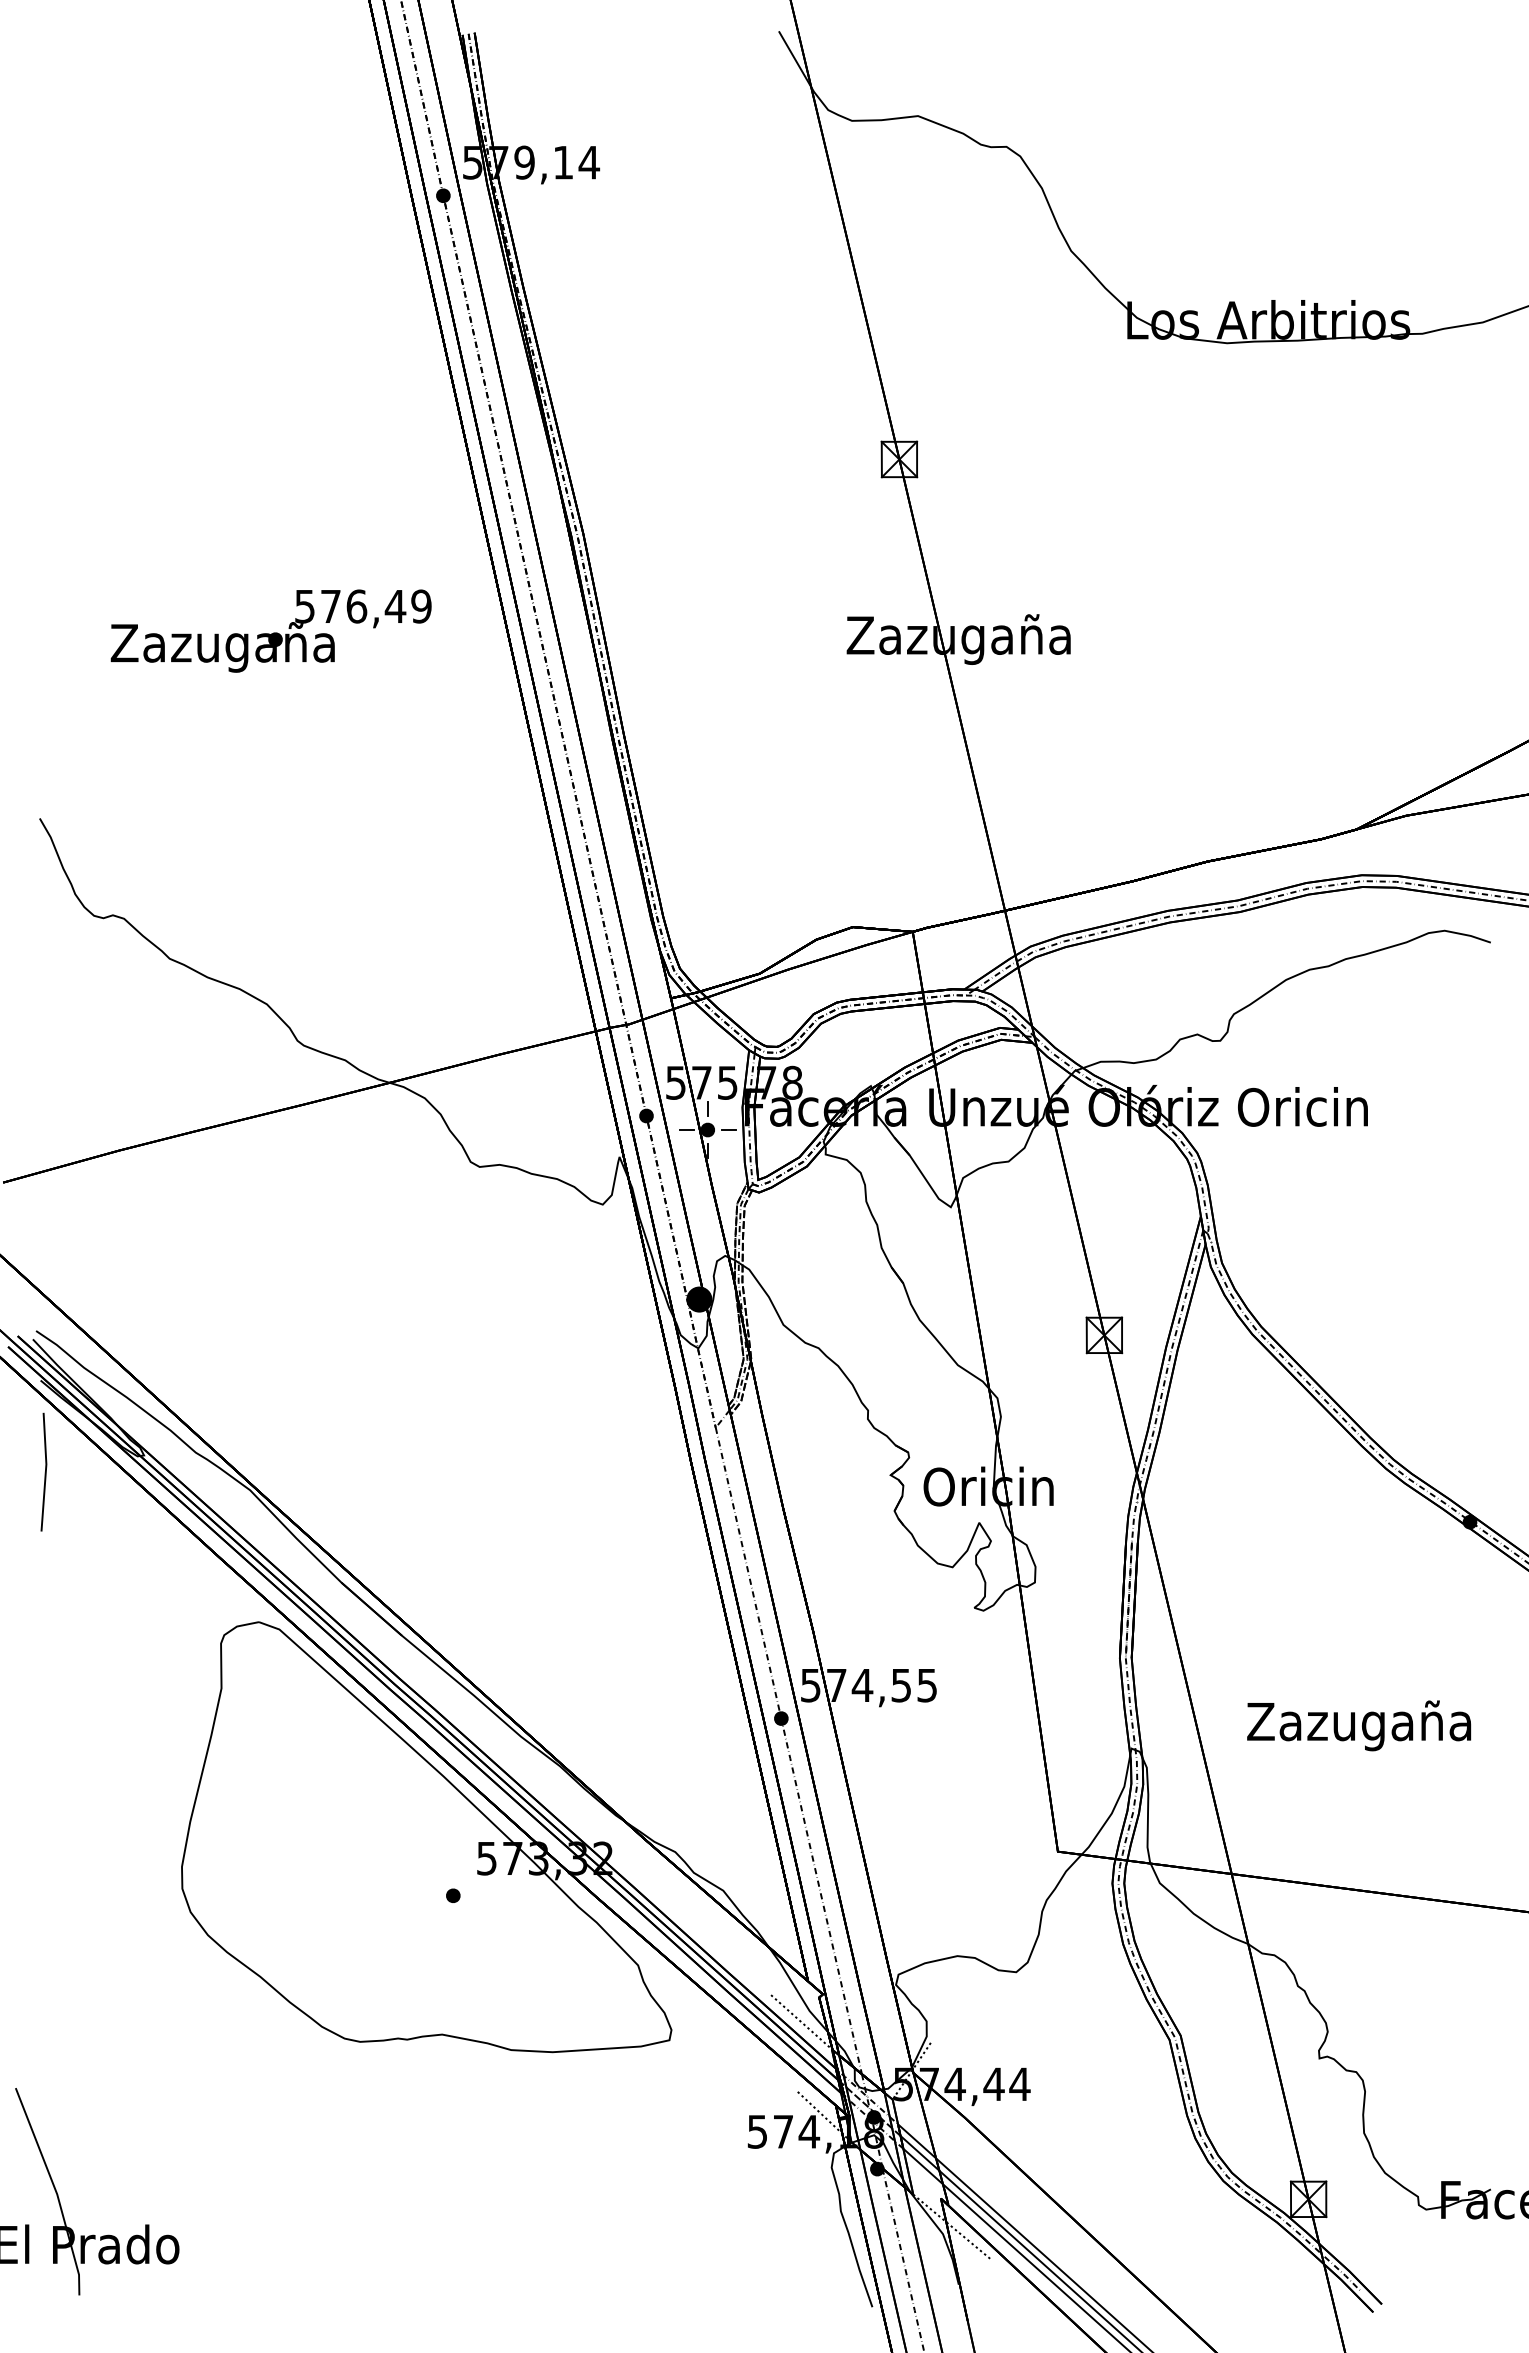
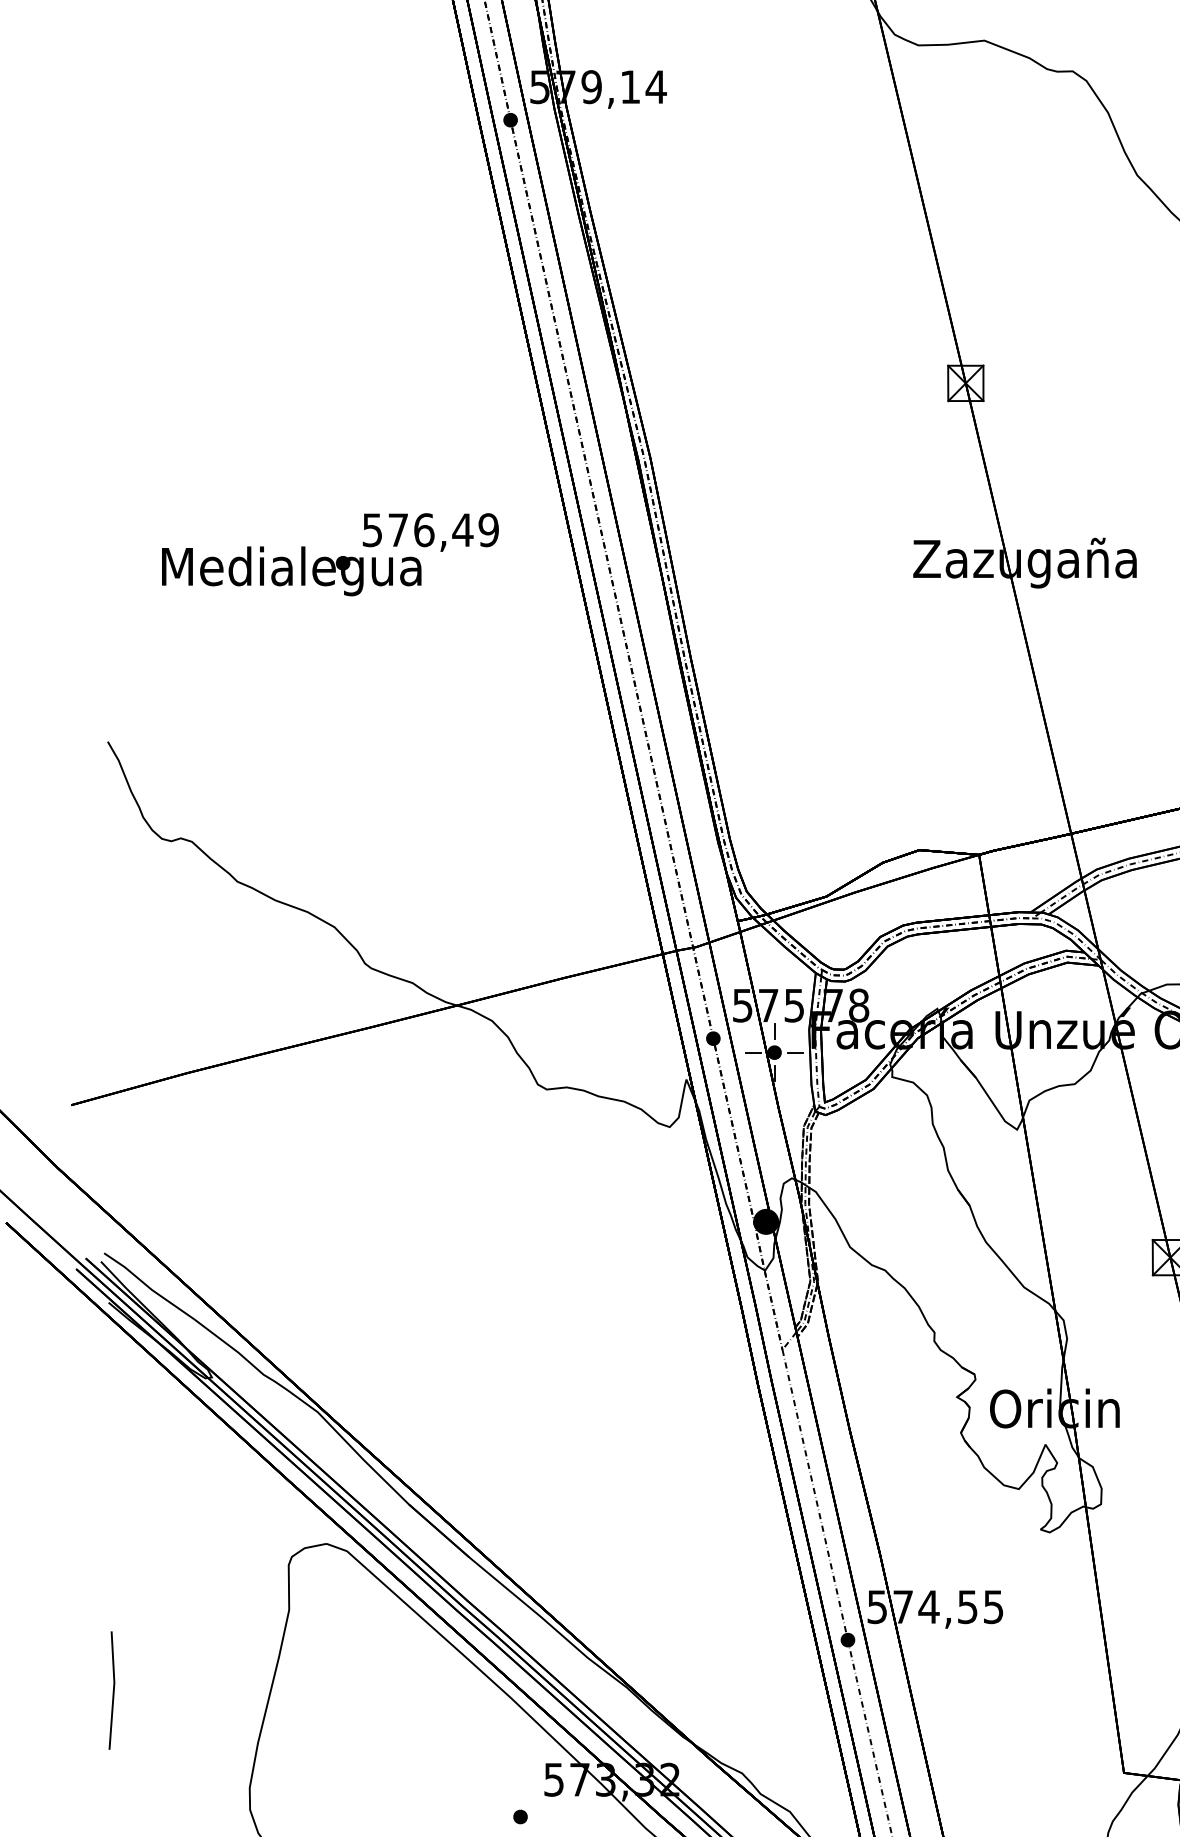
text: (224, 647) -> (292, 571), Zazugaña -> Medialegua
line: (44, 1472) -> (112, 1690), moved

